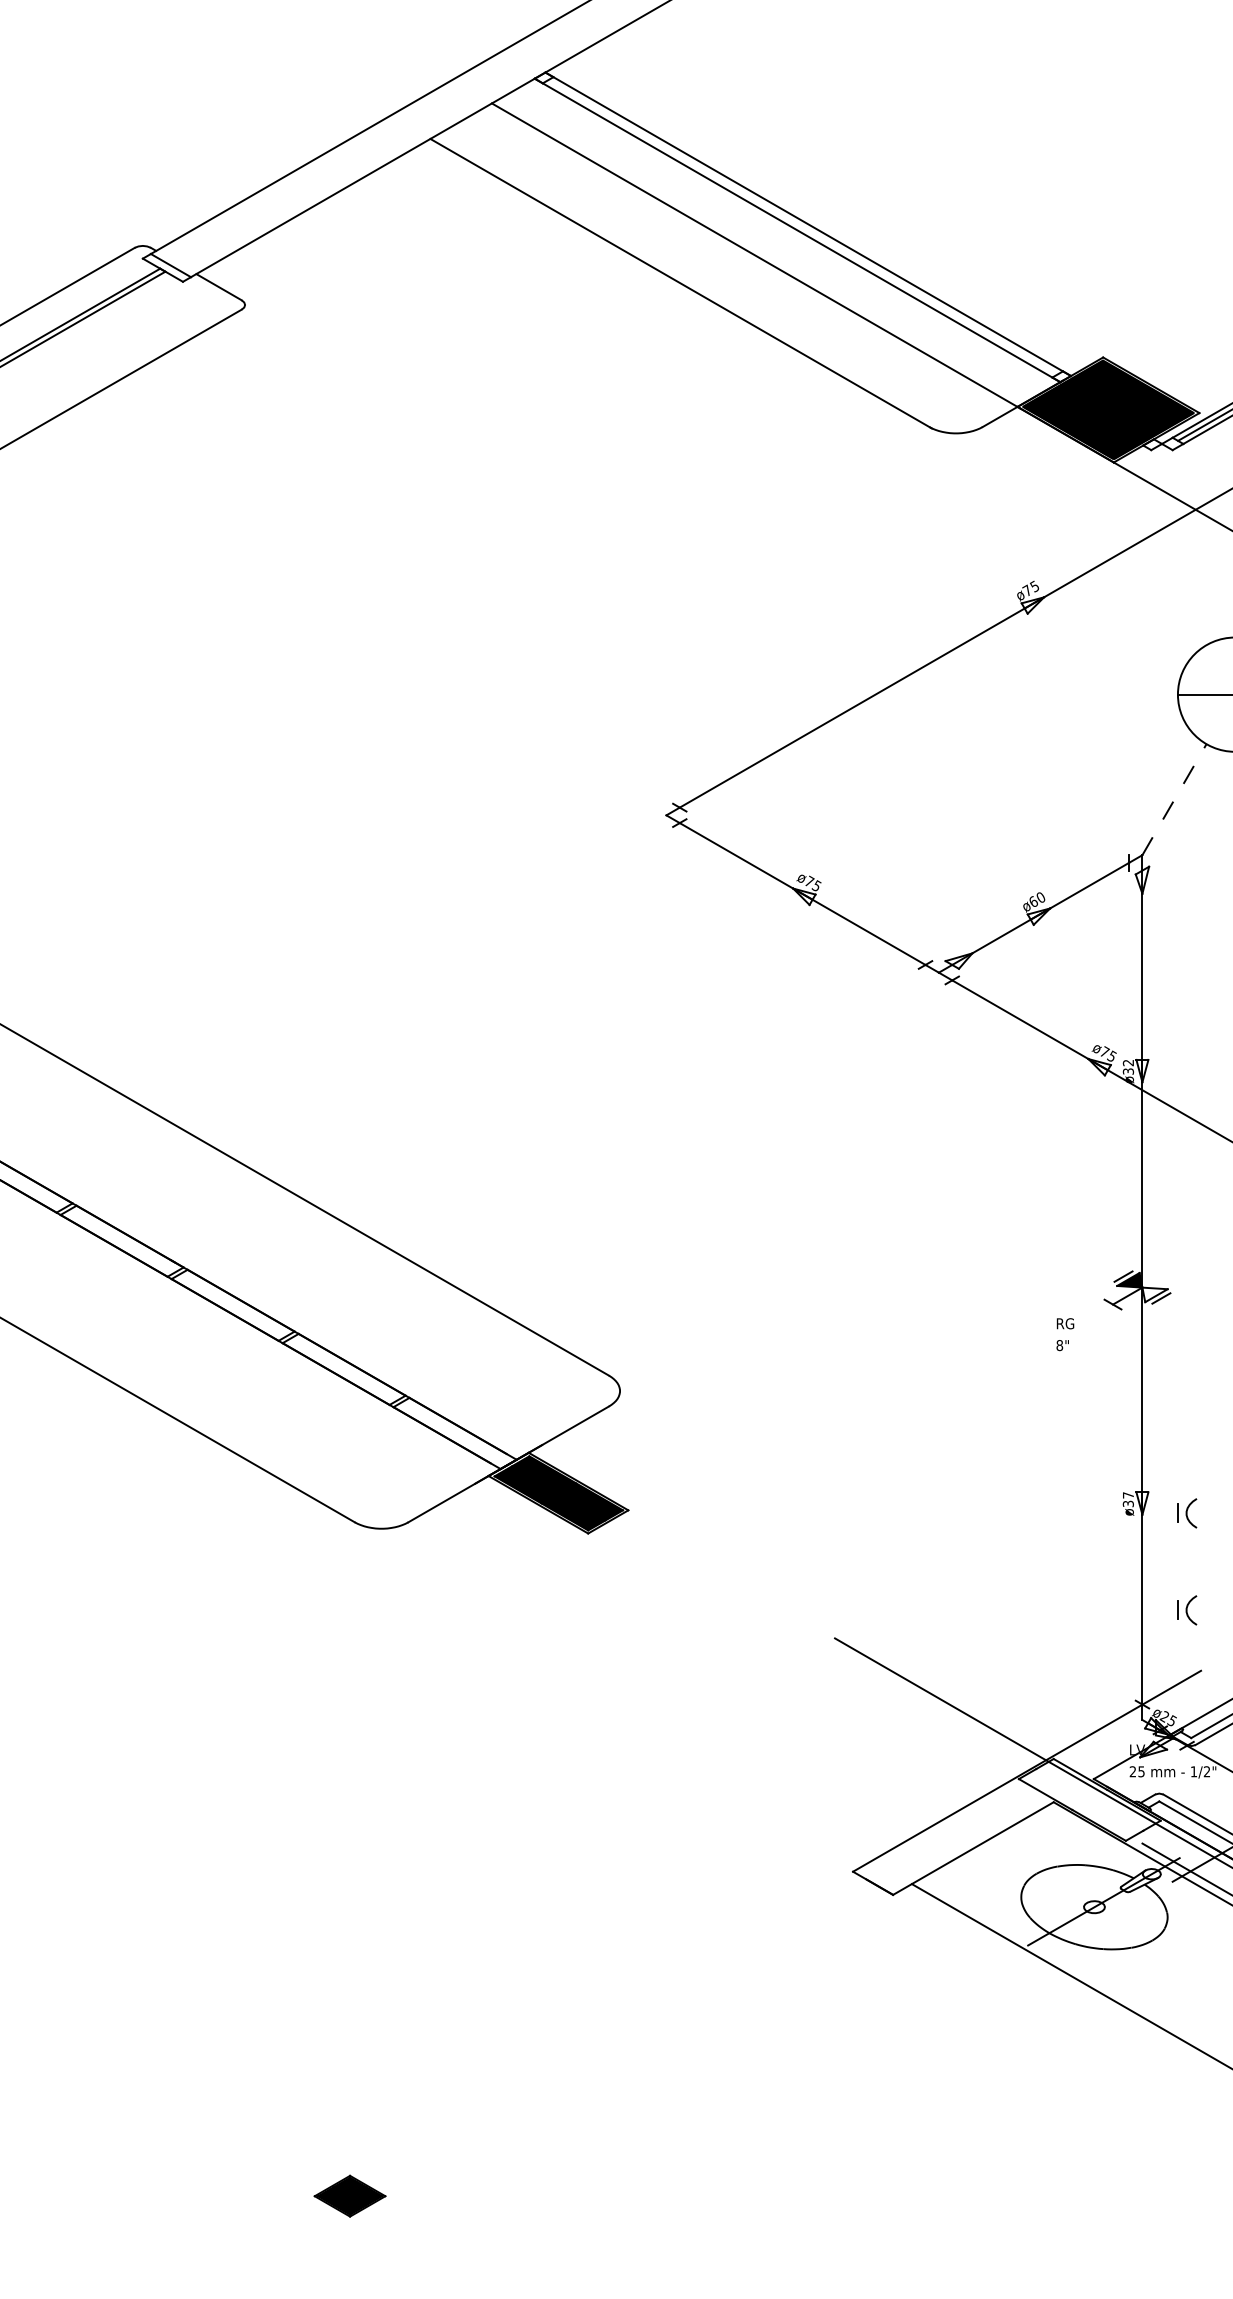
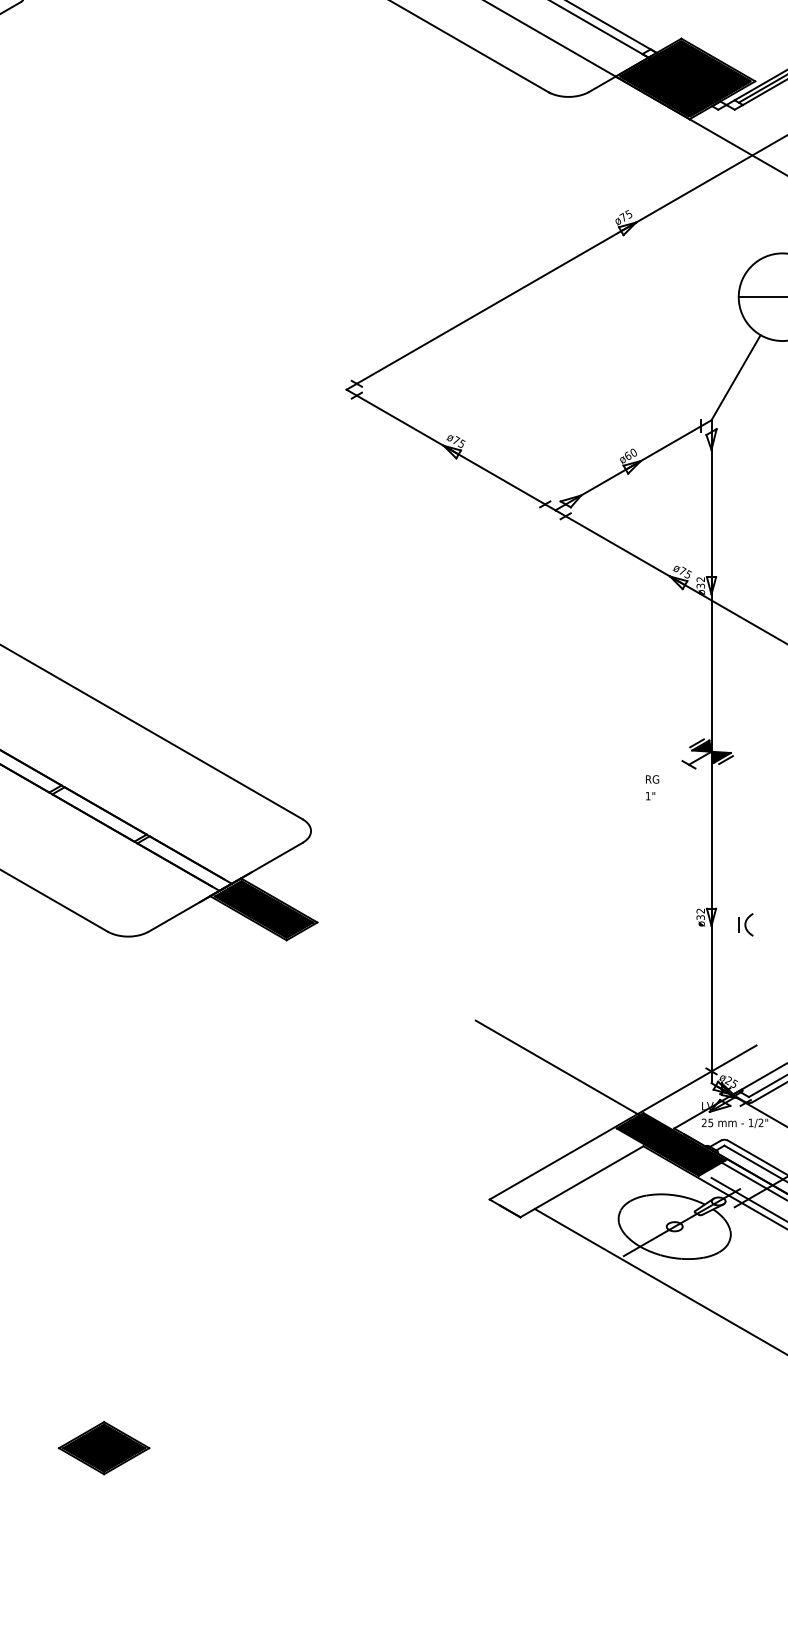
line: (1174, 799) -> (736, 377), dashed -> solid
fill: (1154, 1294) -> (720, 757), added
text: (1059, 1345) -> (647, 796), 8" -> 1"
text: (1127, 1495) -> (700, 911), ø37 -> ø32
part: (1187, 1610) -> (746, 999), removed
fill: (1089, 1799) -> (670, 1144), added
part: (349, 2196) -> (103, 1448), size x1.67

